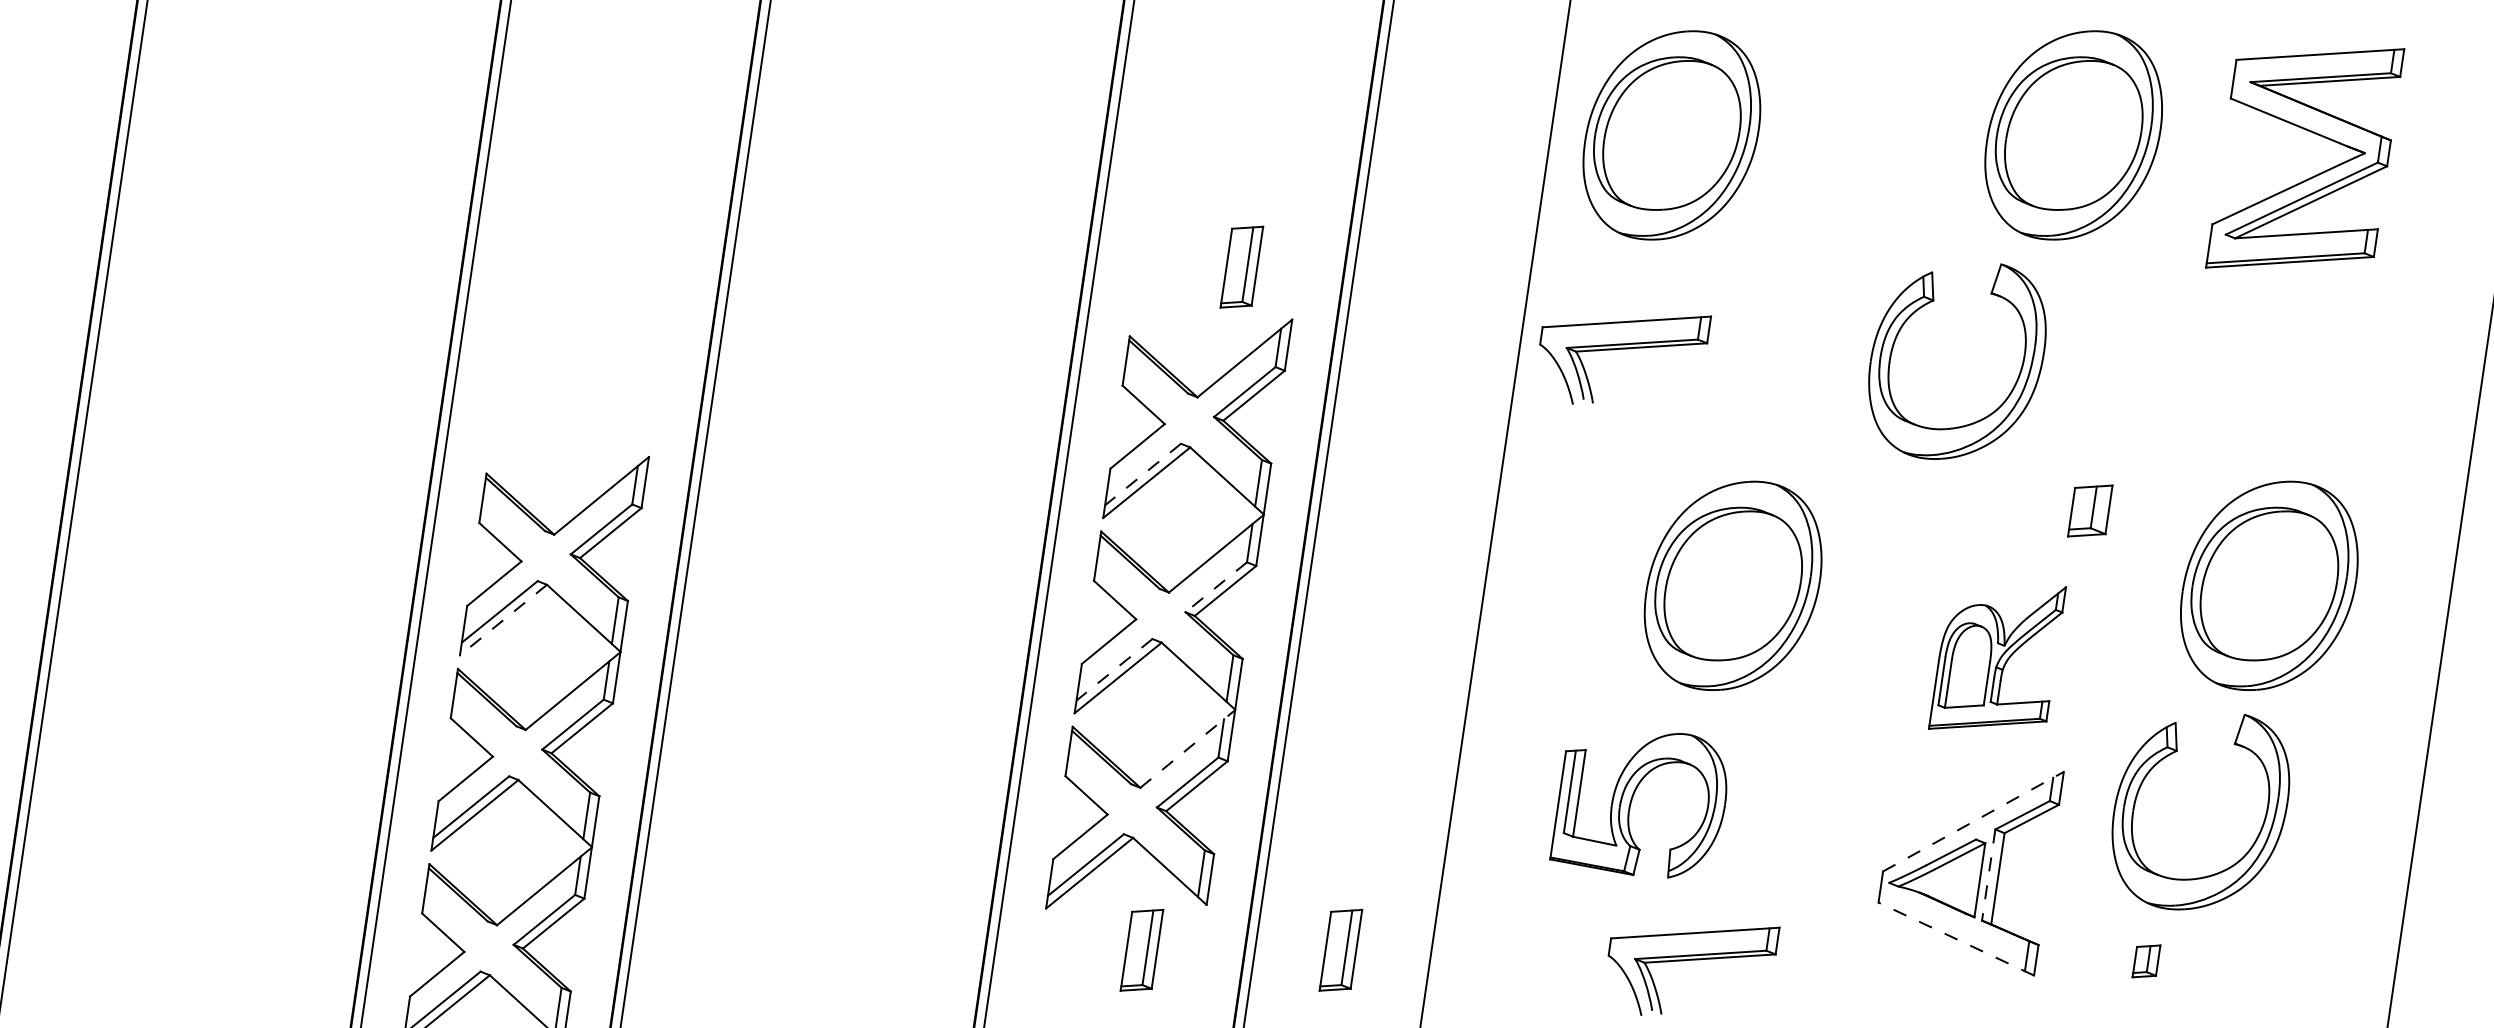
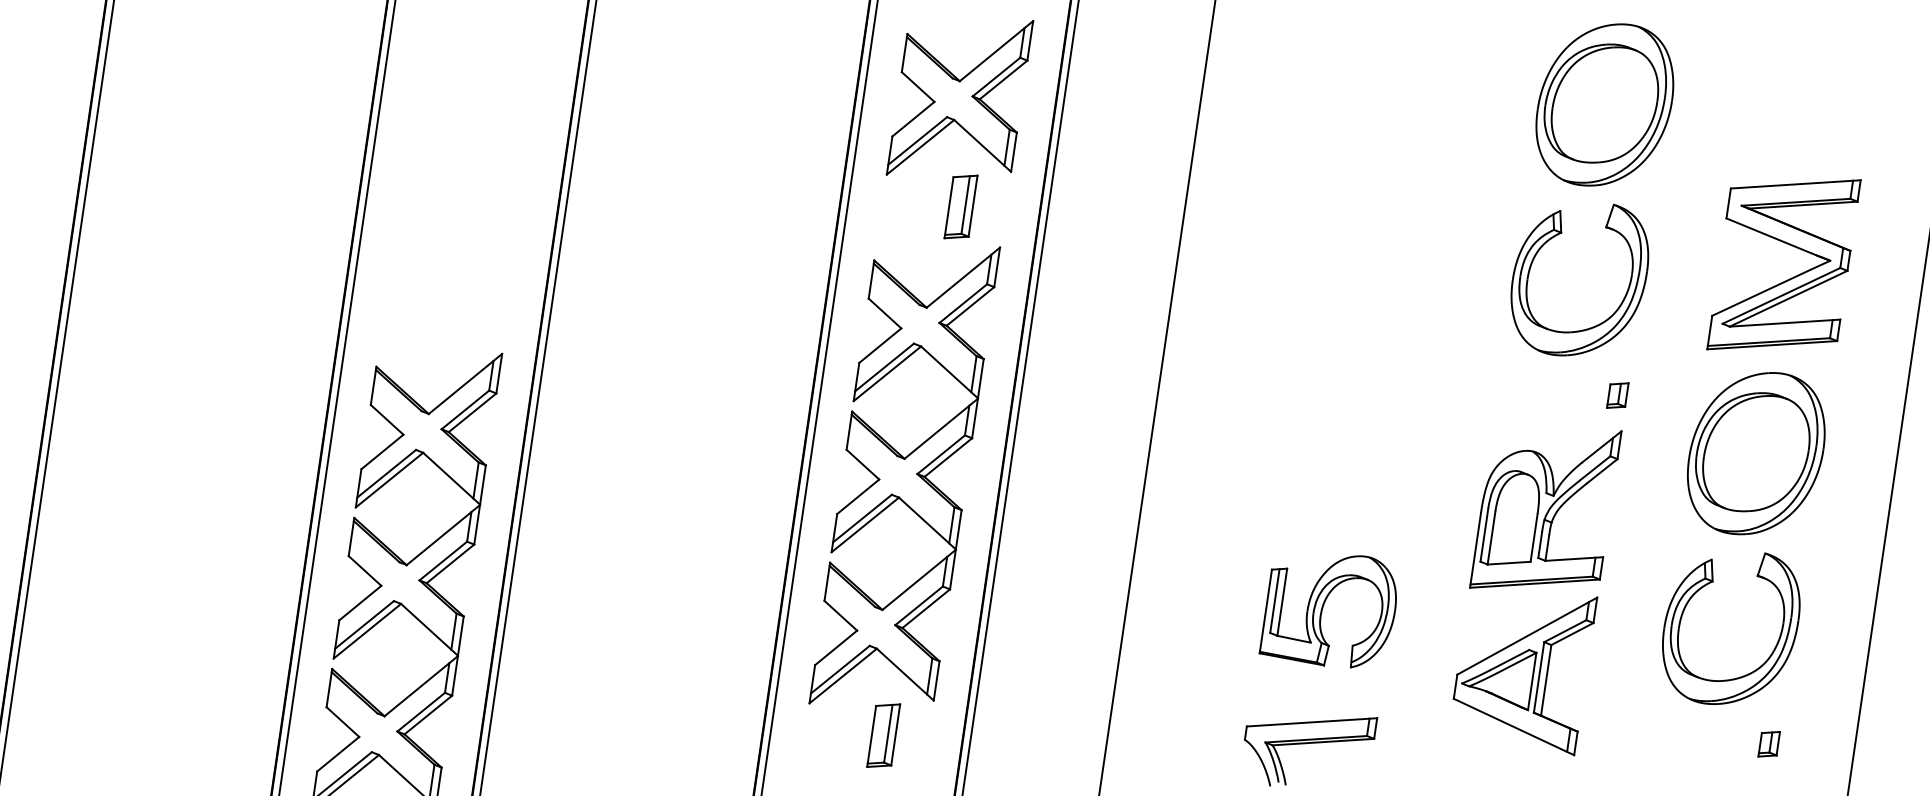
part: (1239, 125) -> (959, 97), added
part: (1671, 134) -> (1293, 104), removed
part: (2312, 176) -> (1789, 278), moved
part: (1626, 349) -> (1258, 270), removed
part: (2011, 389) -> (1621, 301), moved
line: (1142, 474) -> (884, 367), dashed -> solid
part: (2090, 510) -> (1617, 395), size x0.62
part: (1733, 585) -> (1341, 453), removed
line: (1216, 586) -> (941, 454), dashed -> solid
line: (503, 620) -> (389, 480), dashed -> solid
part: (1997, 658) -> (1545, 509), size x1.43
line: (1114, 669) -> (862, 518), dashed -> solid
line: (1188, 748) -> (919, 579), dashed -> solid
part: (1637, 805) -> (1327, 611), moved
line: (1973, 822) -> (1527, 636), dashed -> solid
part: (2252, 842) -> (1771, 652), moved
line: (1989, 875) -> (1539, 677), dashed -> solid
line: (1955, 938) -> (1513, 726), dashed -> solid
part: (1340, 950) -> (1037, 735), removed
part: (2145, 961) -> (1768, 744), moved

